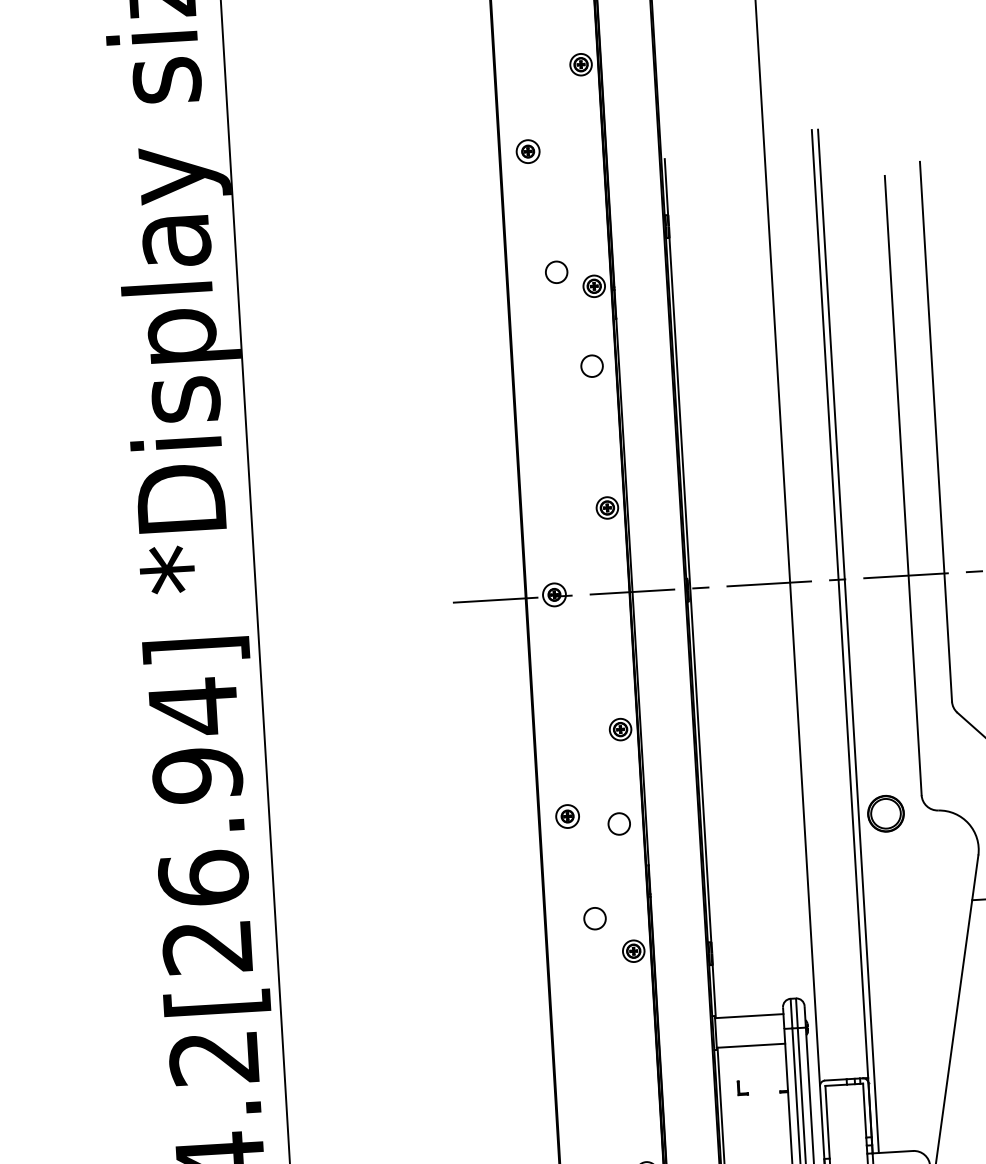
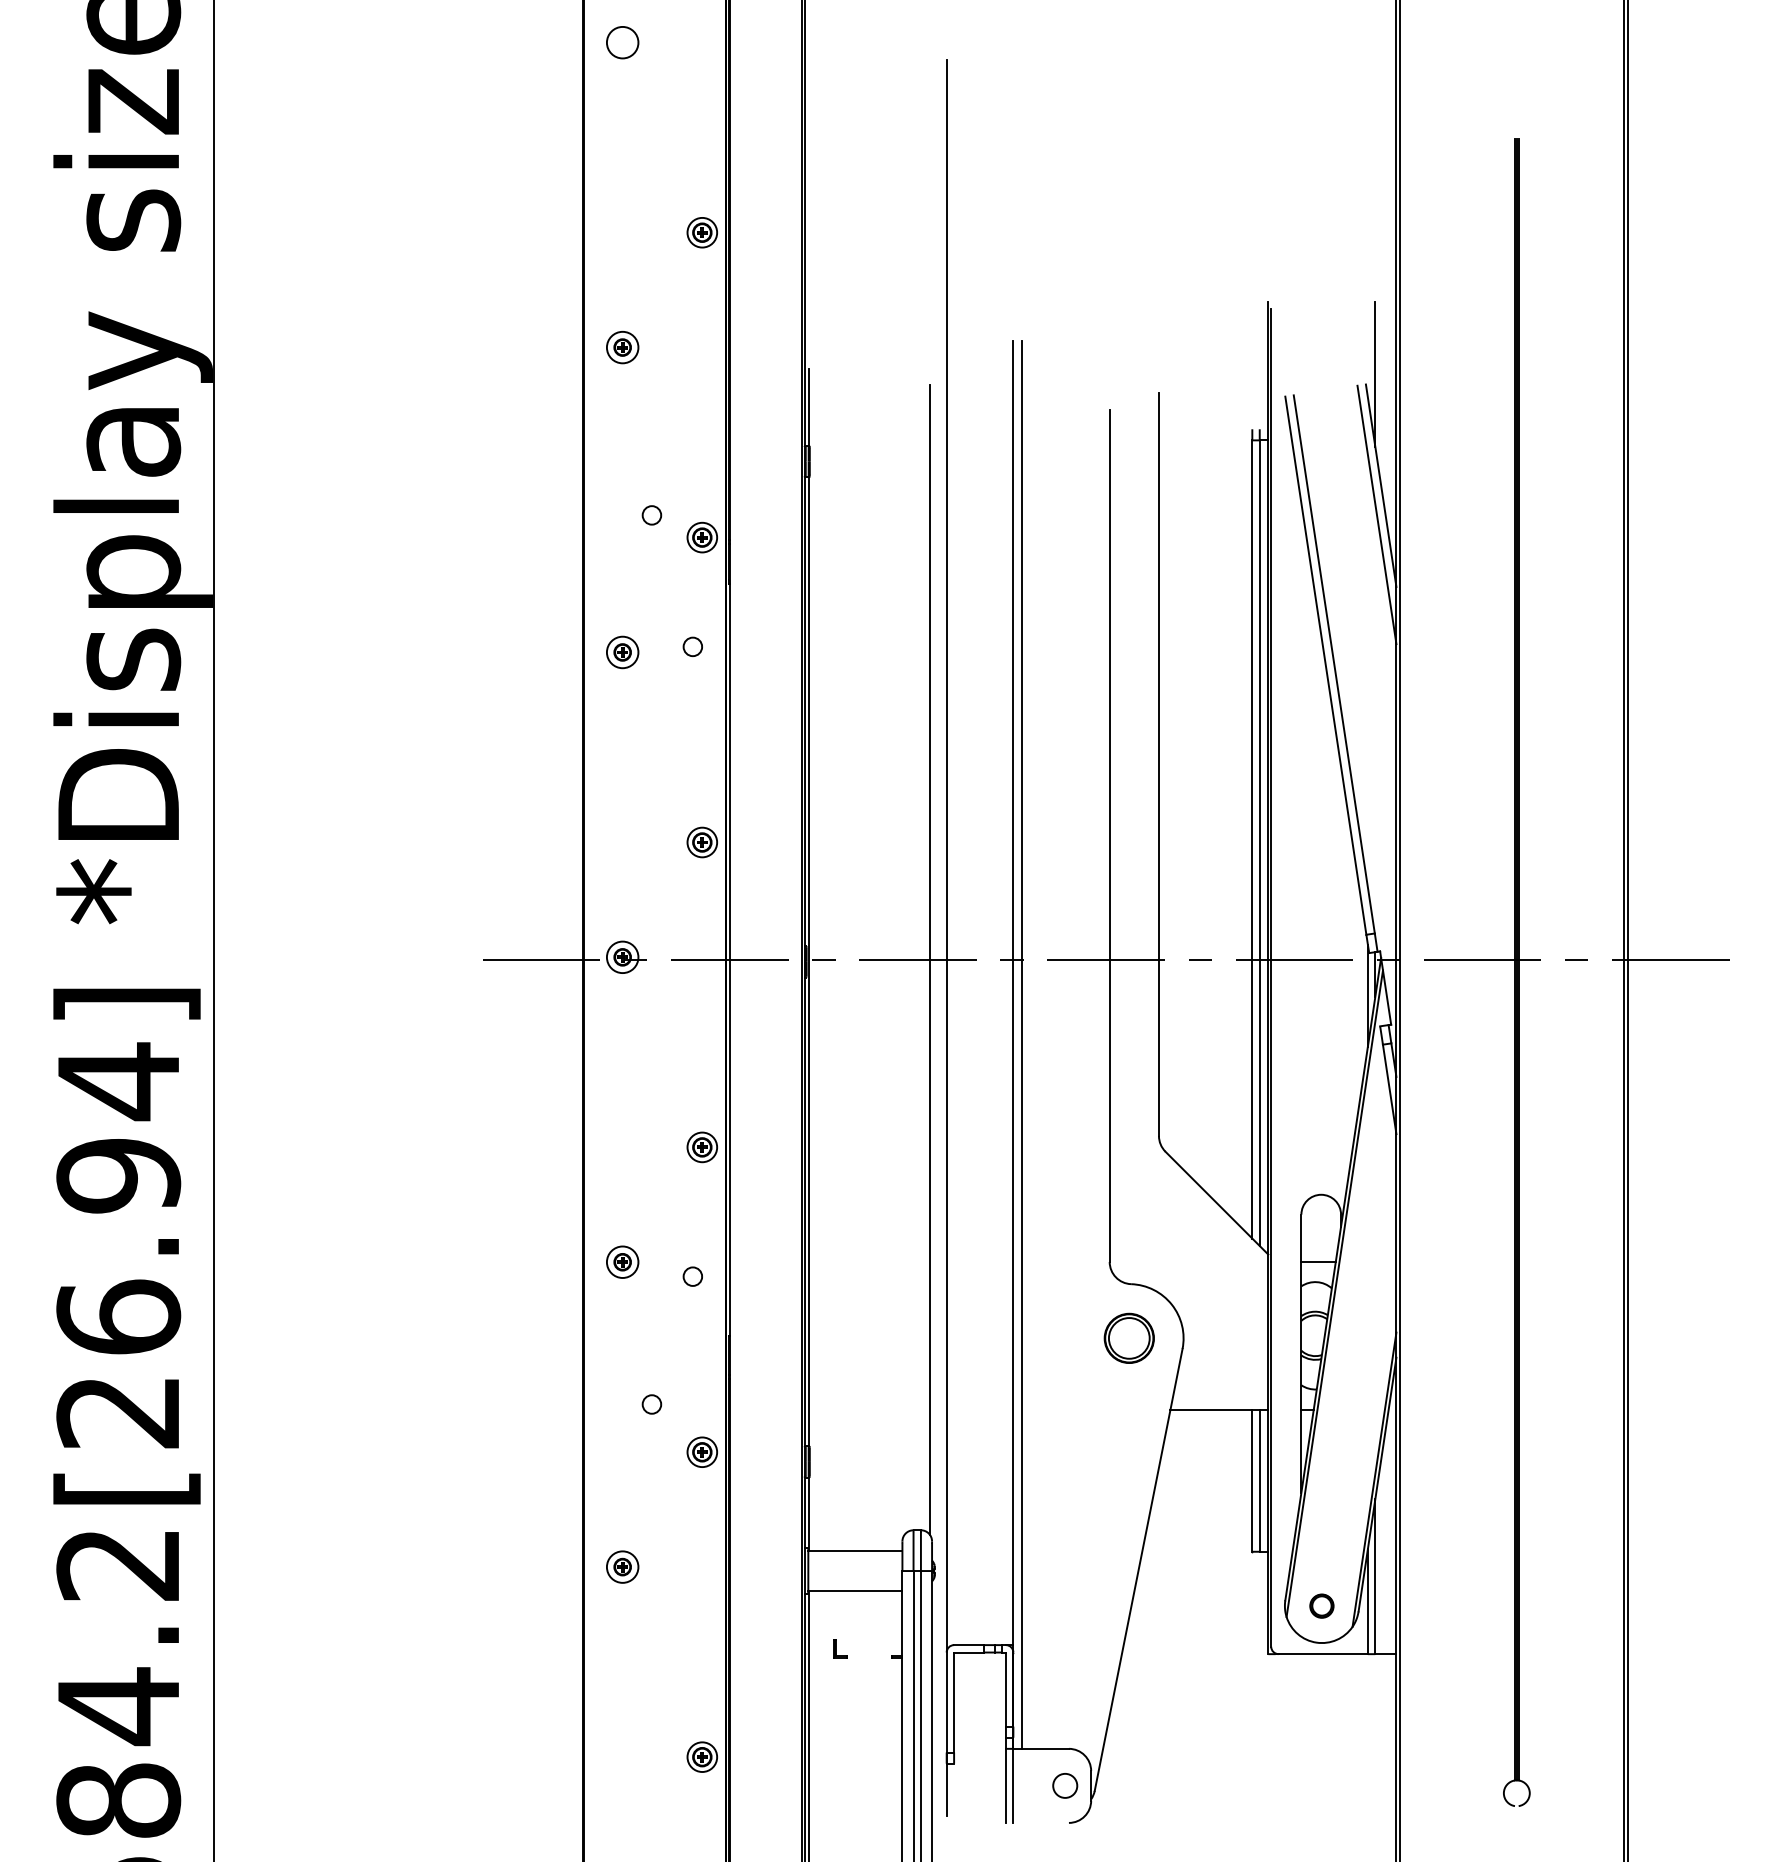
circle: (556, 272) -> (651, 515), size x0.62
circle: (591, 365) -> (692, 646), size x0.62
part: (541, 373) -> (622, 652), added
line: (777, 583) -> (929, 959), added
part: (885, 813) -> (1128, 1337), moved
circle: (619, 823) -> (692, 1276), size x0.62
circle: (594, 918) -> (651, 1404), size x0.62
part: (580, 1037) -> (622, 1566), added

